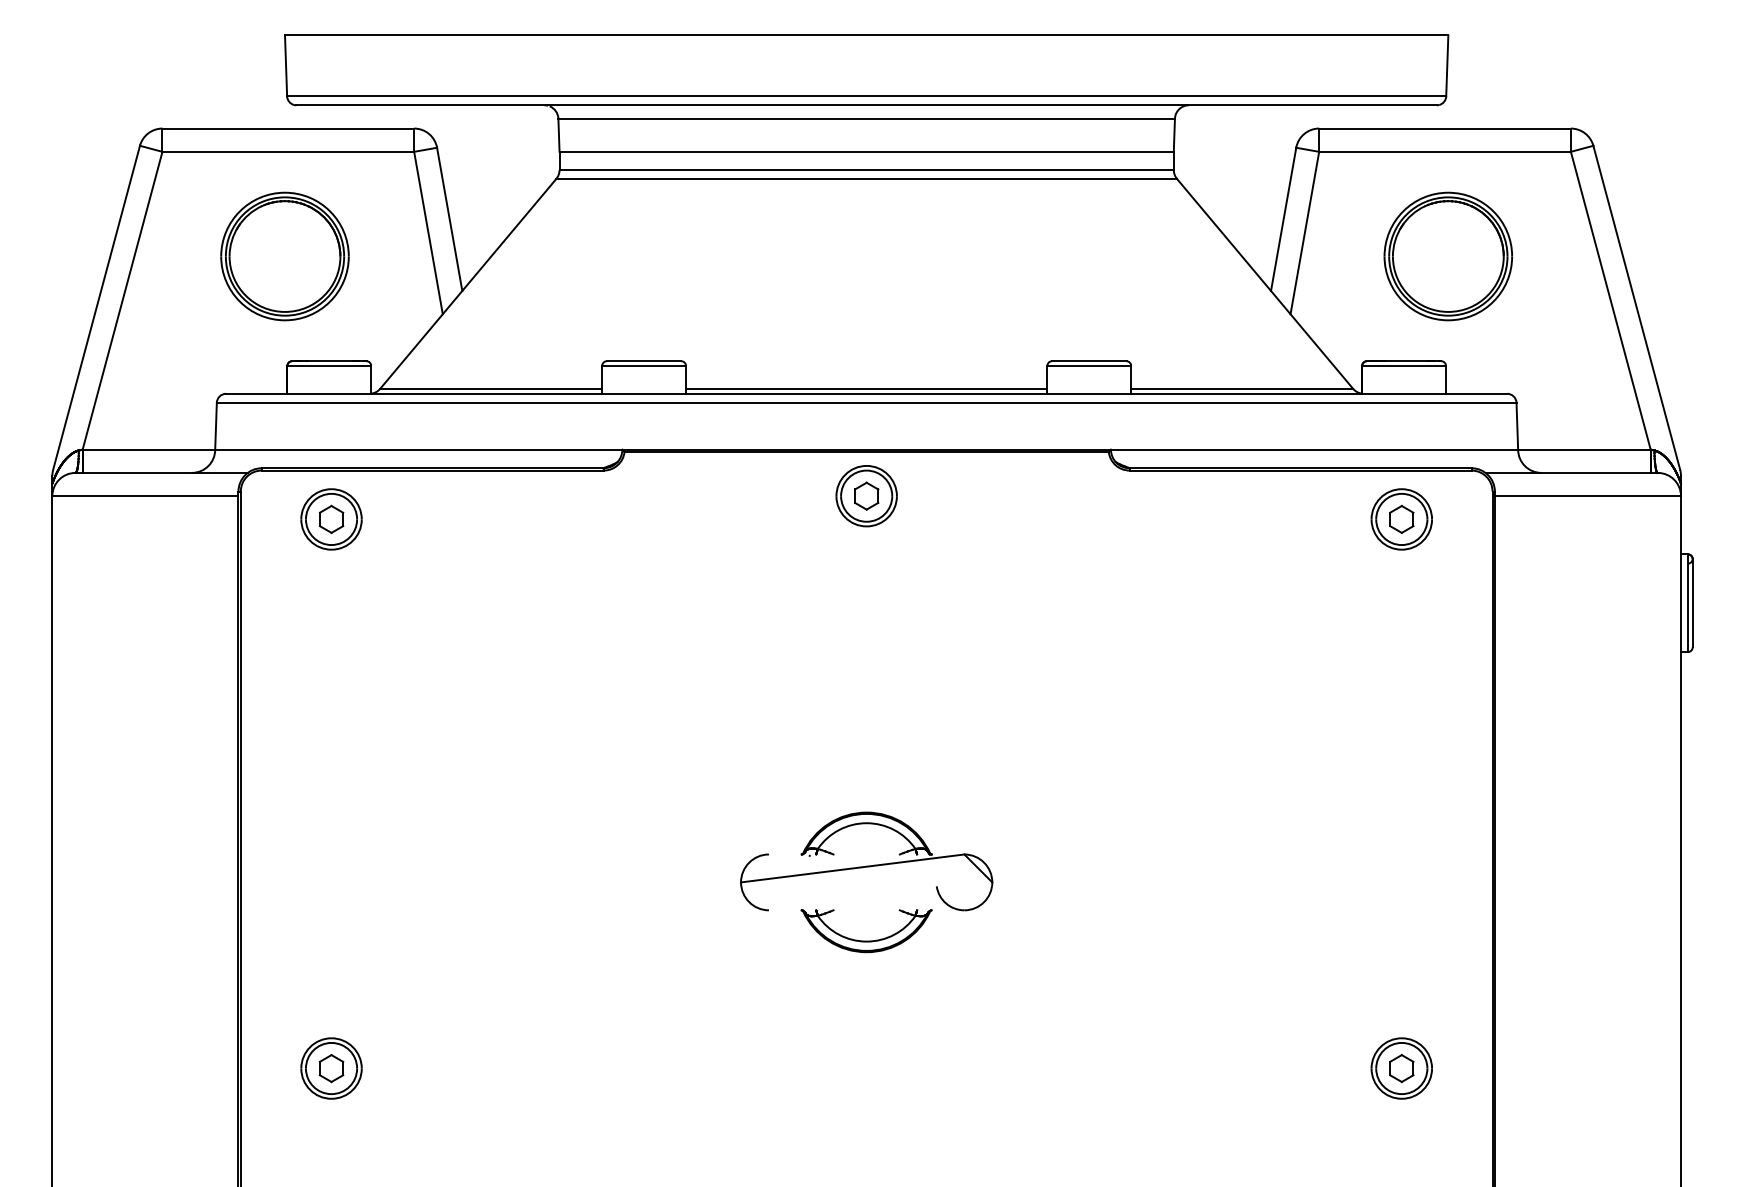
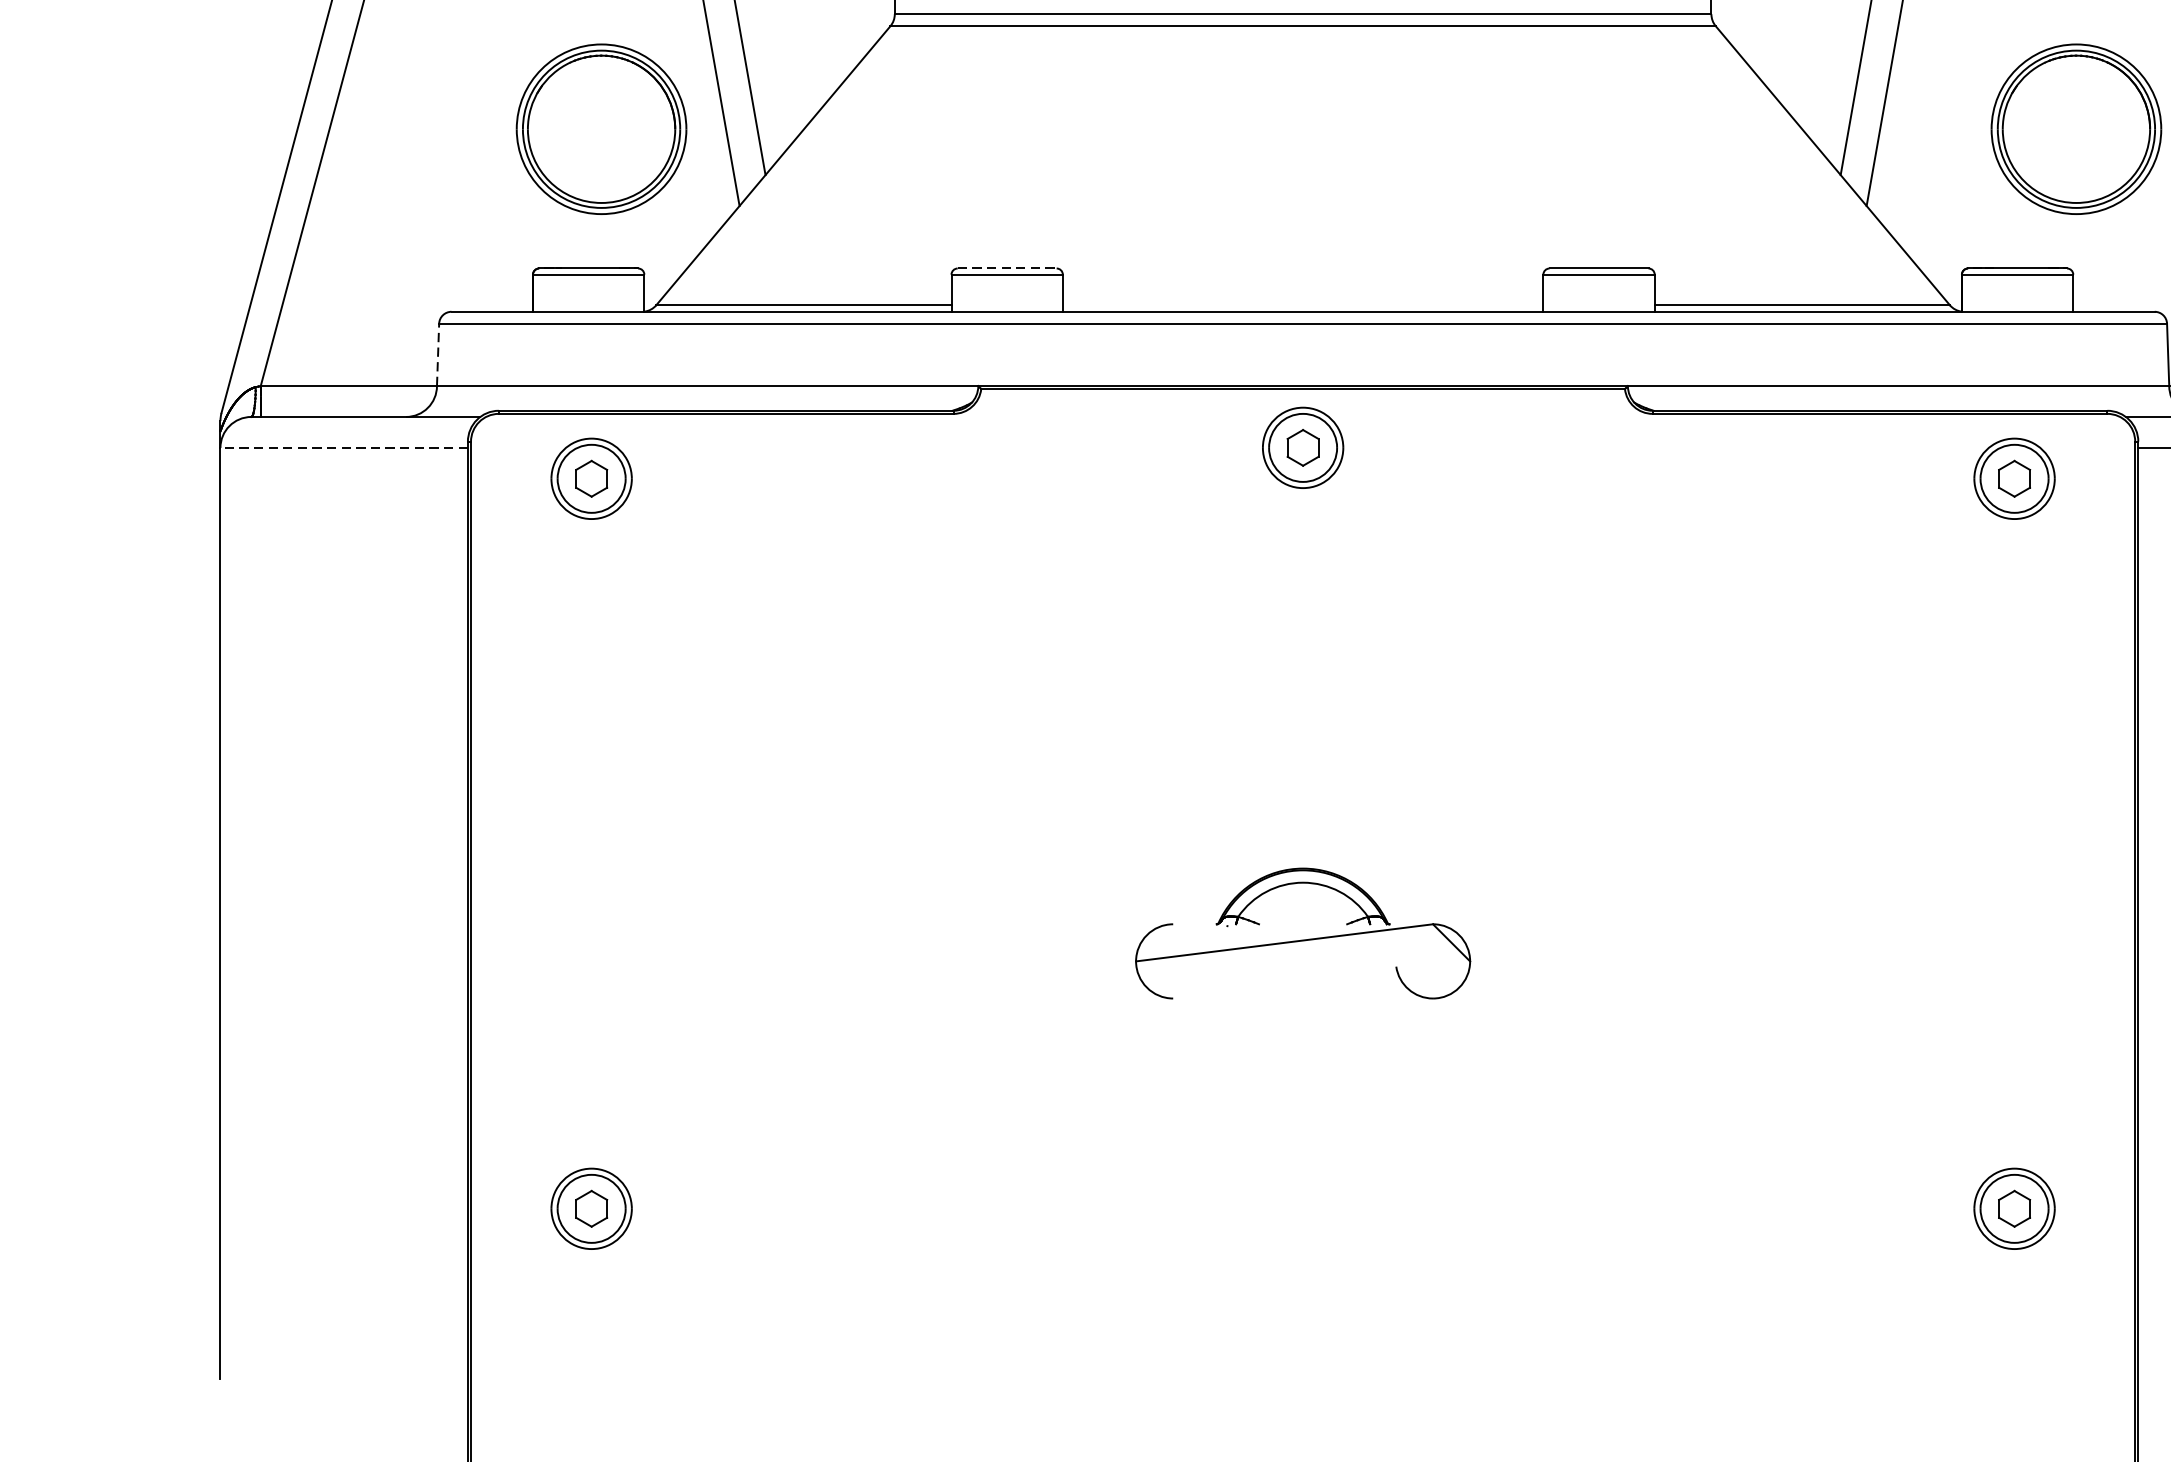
part: (284, 256) -> (600, 129), moved
line: (644, 361) -> (1007, 268), solid -> dashed
line: (866, 388) -> (1302, 304), removed
line: (216, 425) -> (438, 353), solid -> dashed
line: (144, 496) -> (342, 448), solid -> dashed
part: (866, 940) -> (1302, 1038), removed

